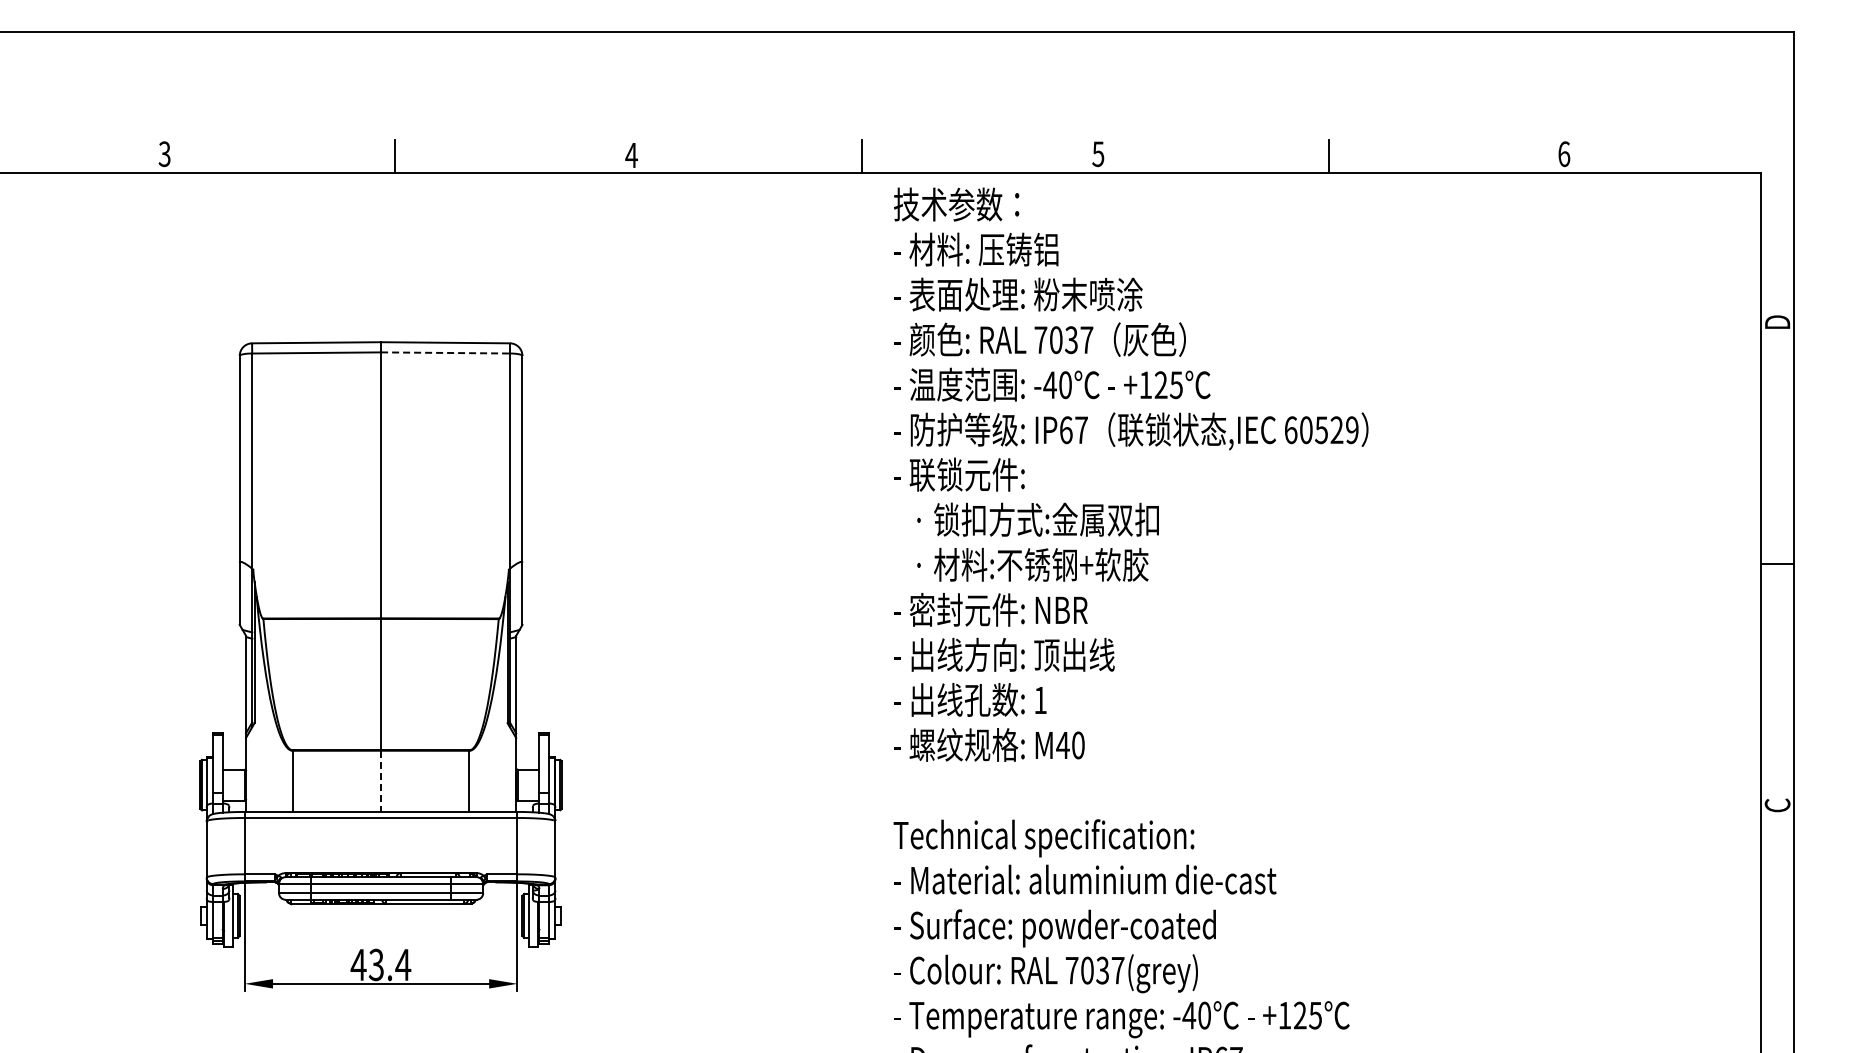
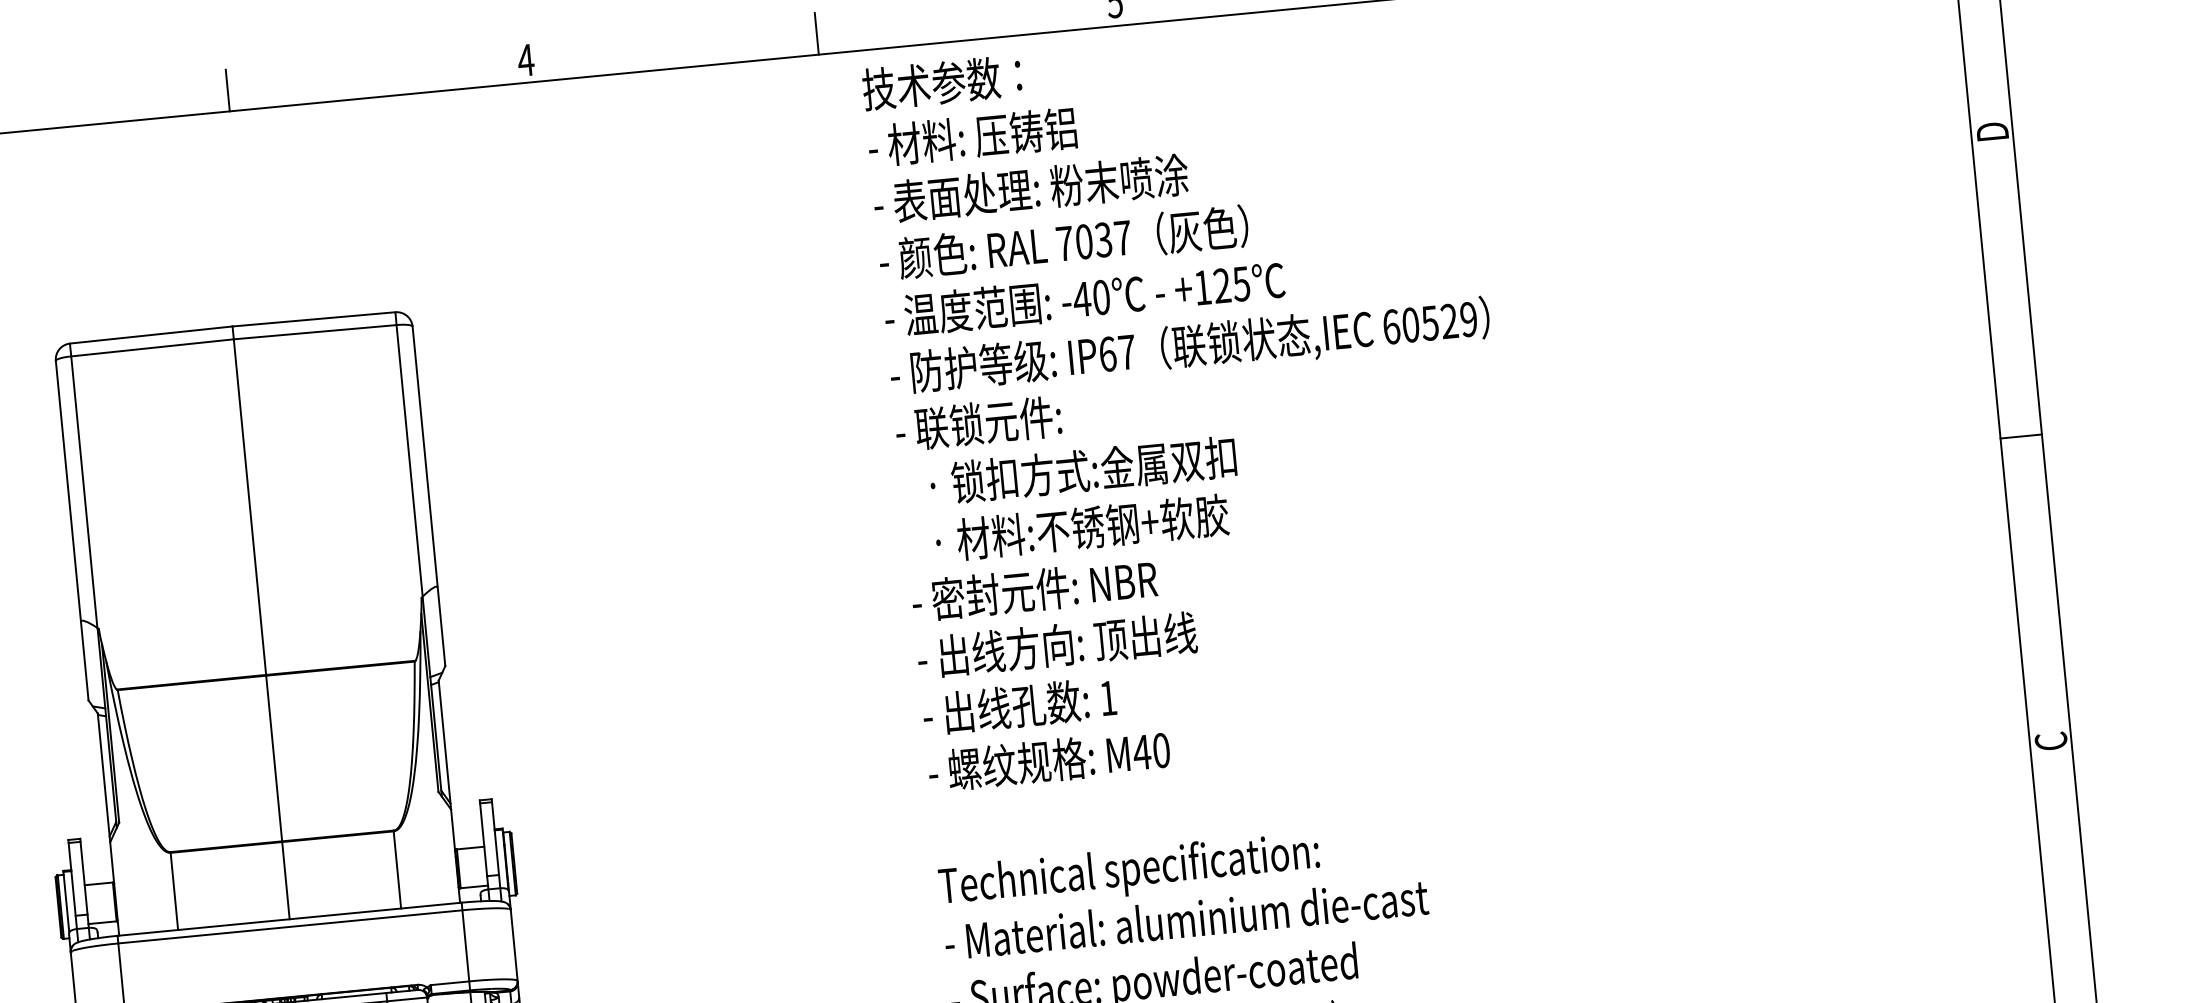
line: (446, 352) -> (316, 331), dashed -> solid
line: (381, 781) -> (286, 880), dashed -> solid

